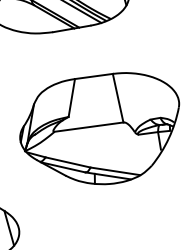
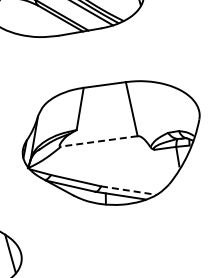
line: (89, 127) -> (99, 141), solid -> dashed
line: (115, 171) -> (128, 190), solid -> dashed

